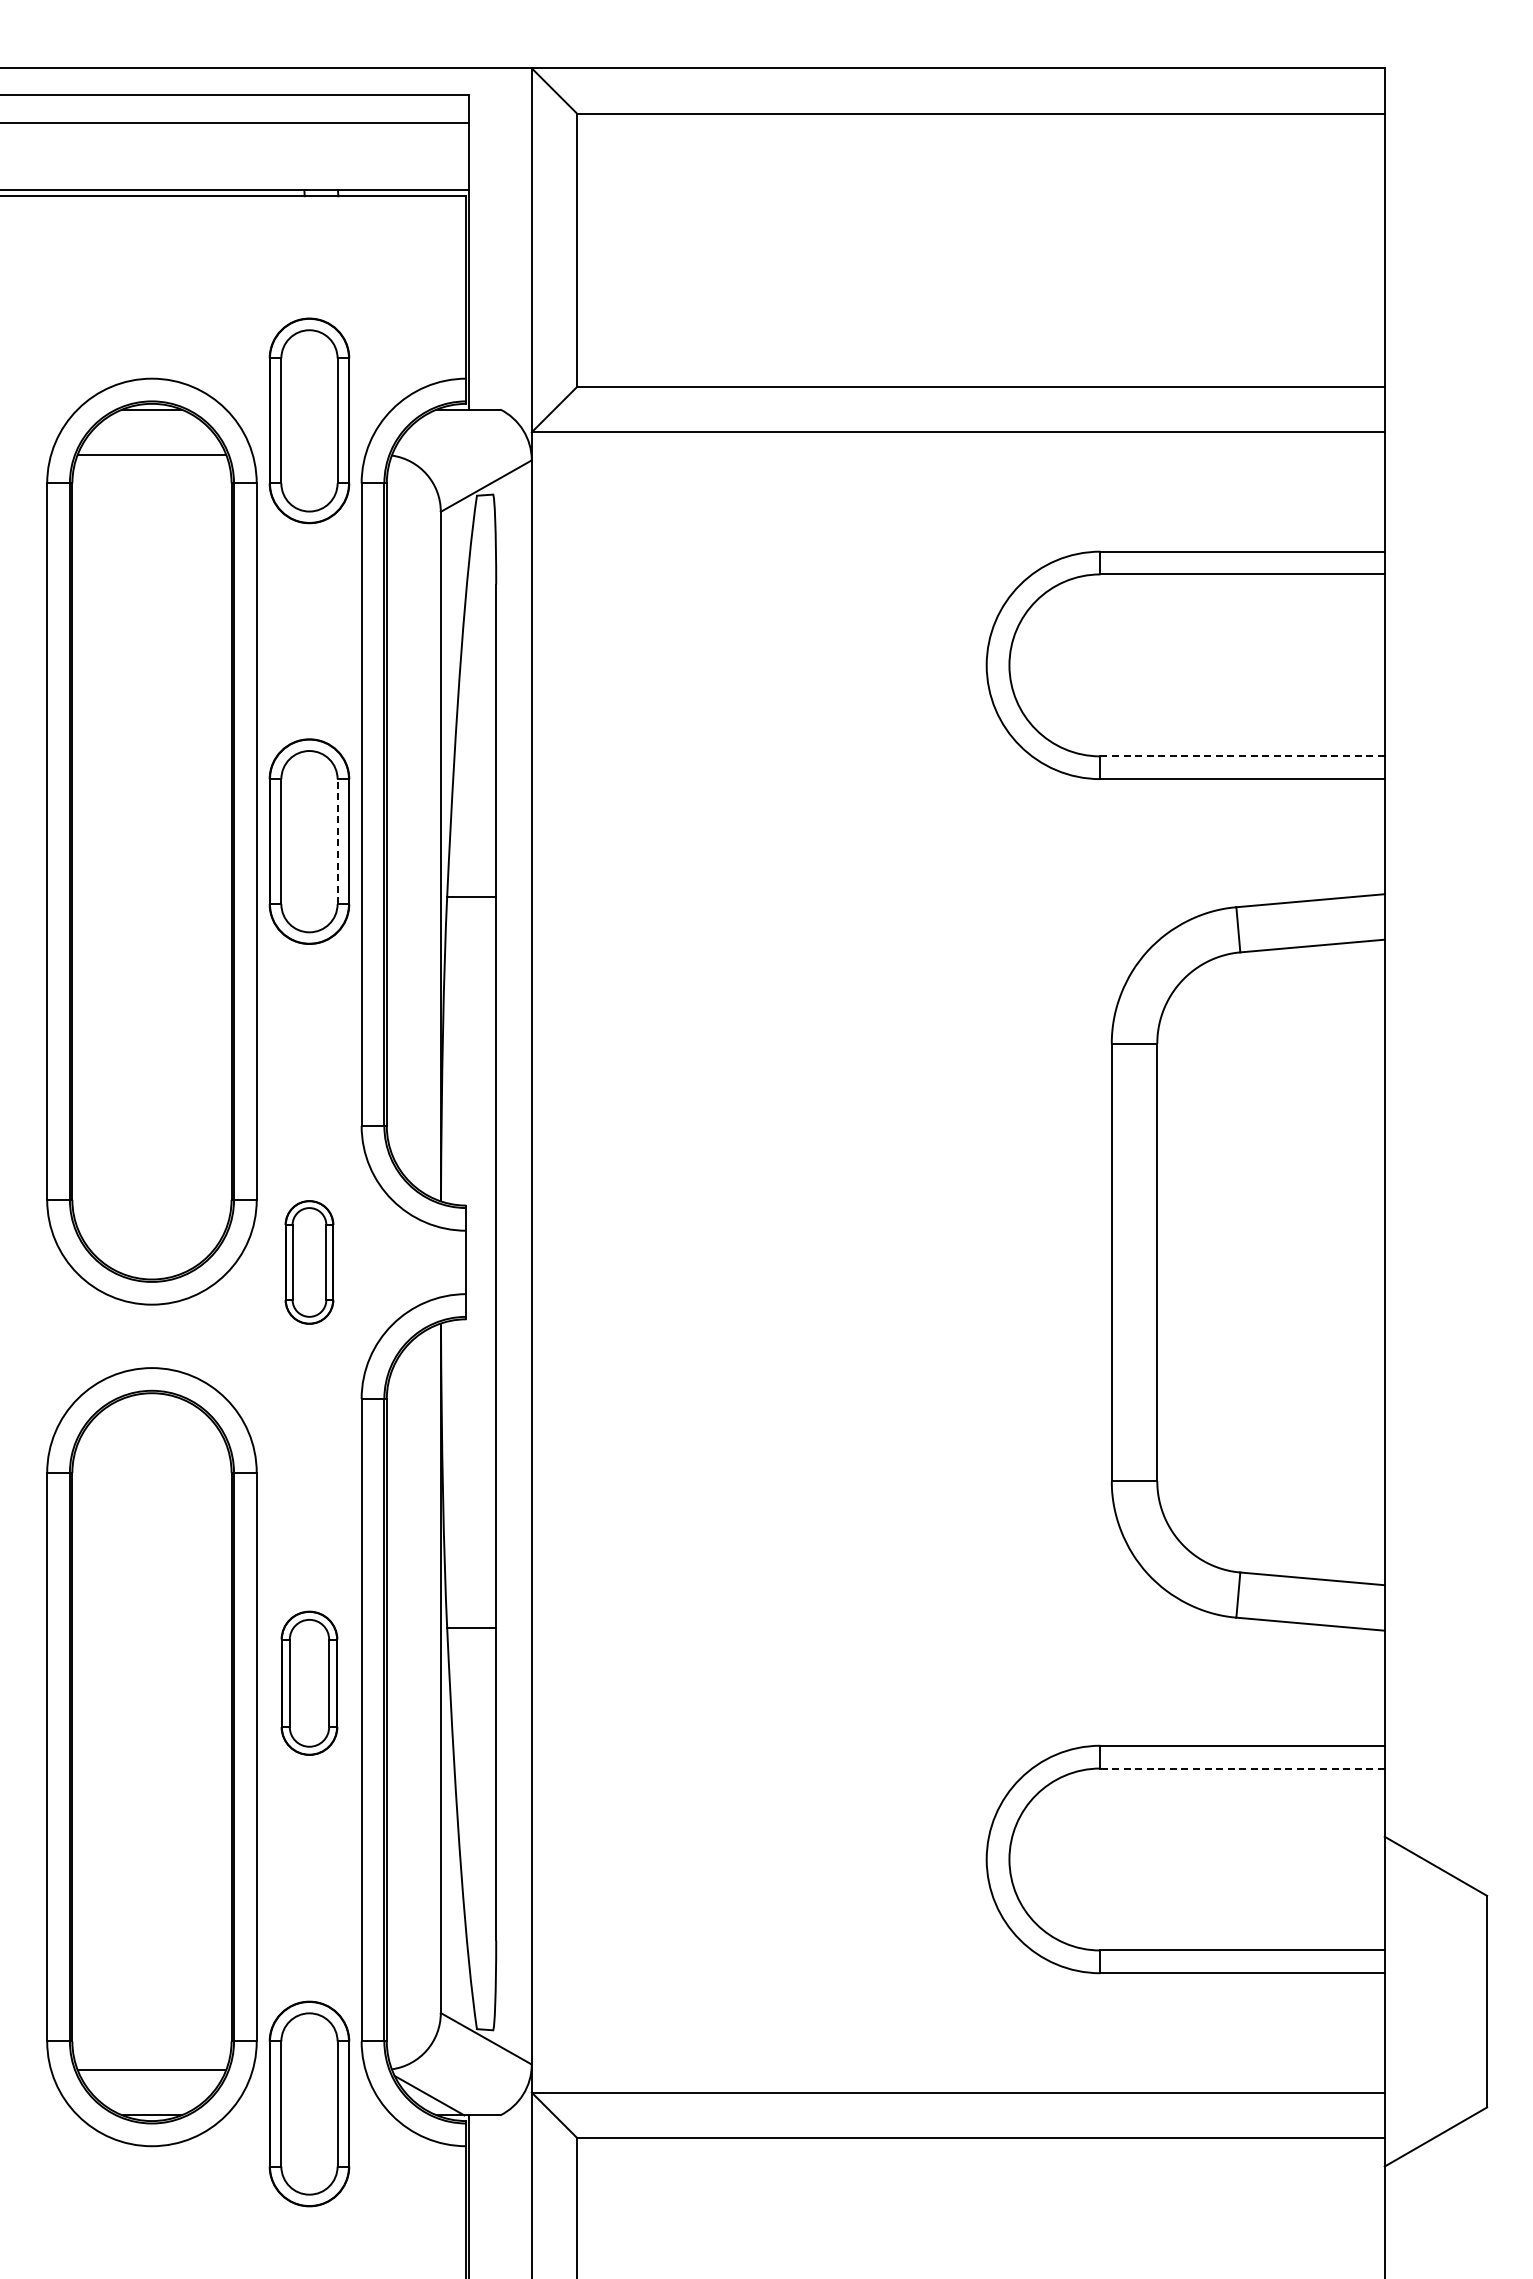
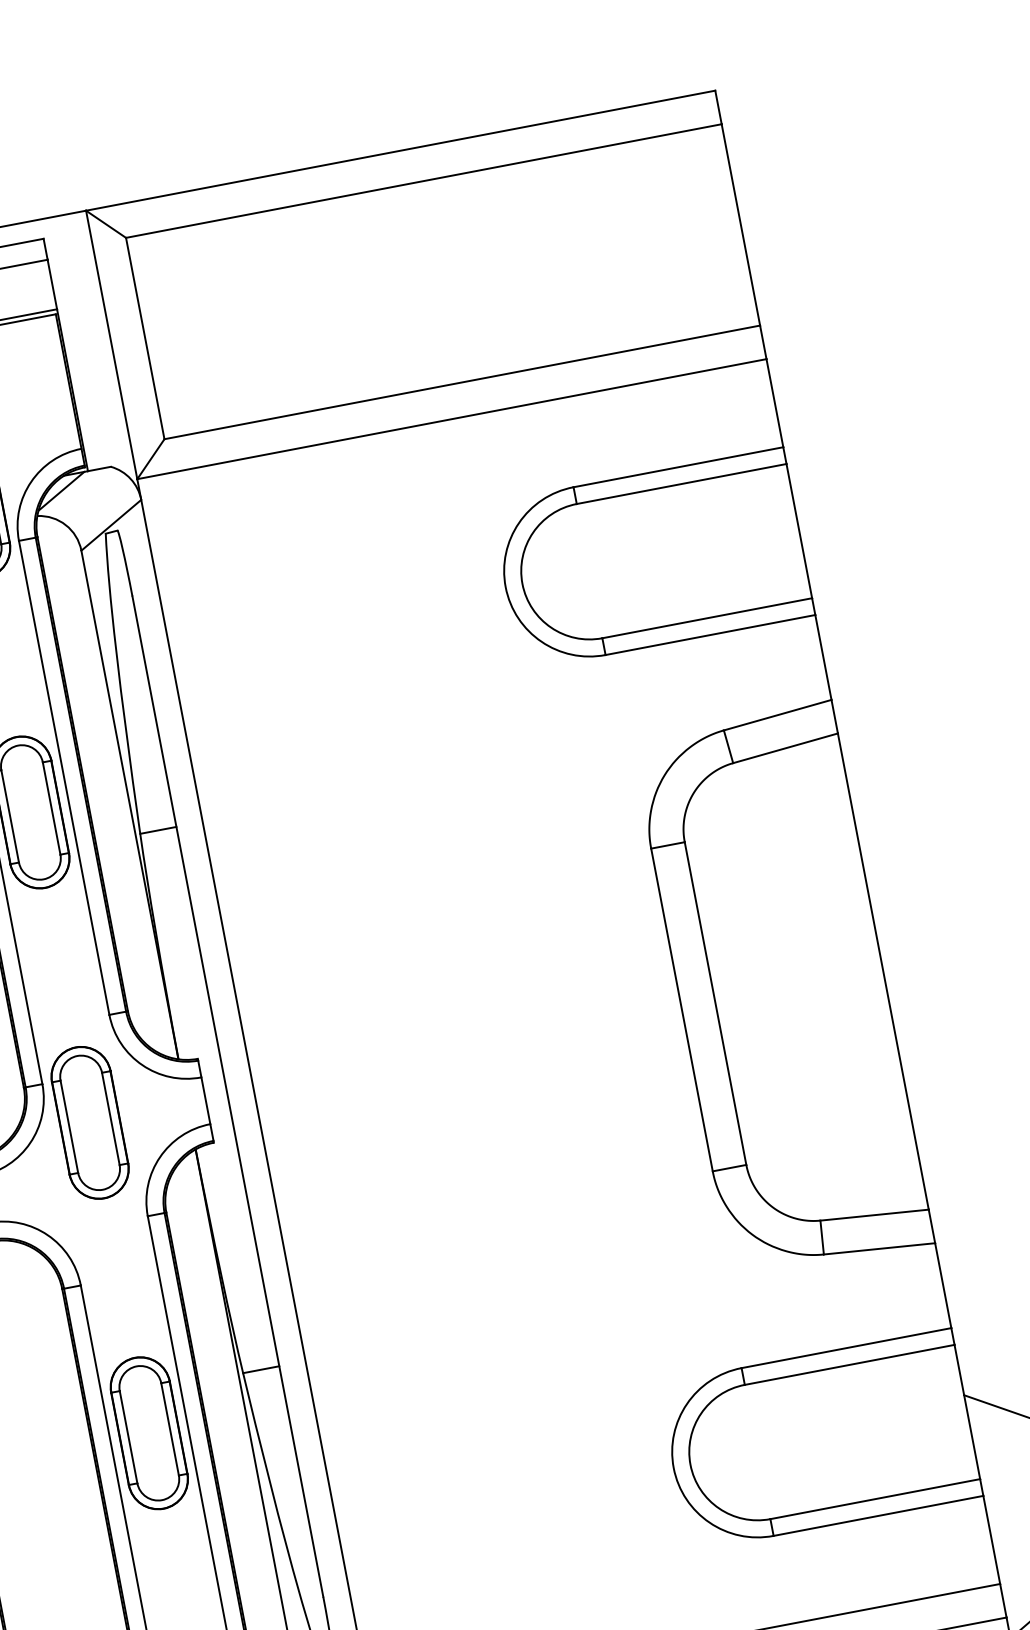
line: (429, 428) -> (61, 490), added
line: (1243, 756) -> (707, 618), dashed -> solid
line: (337, 841) -> (51, 808), dashed -> solid
part: (309, 1262) -> (90, 1122), size x1.67
part: (309, 1683) -> (149, 1433), size x1.43
line: (1242, 1768) -> (849, 1364), dashed -> solid

